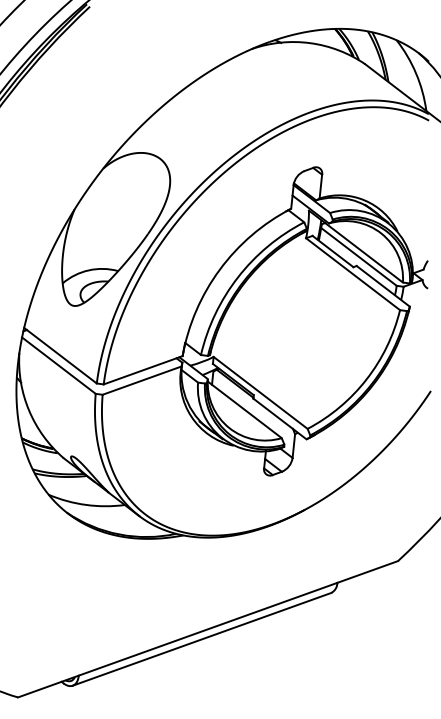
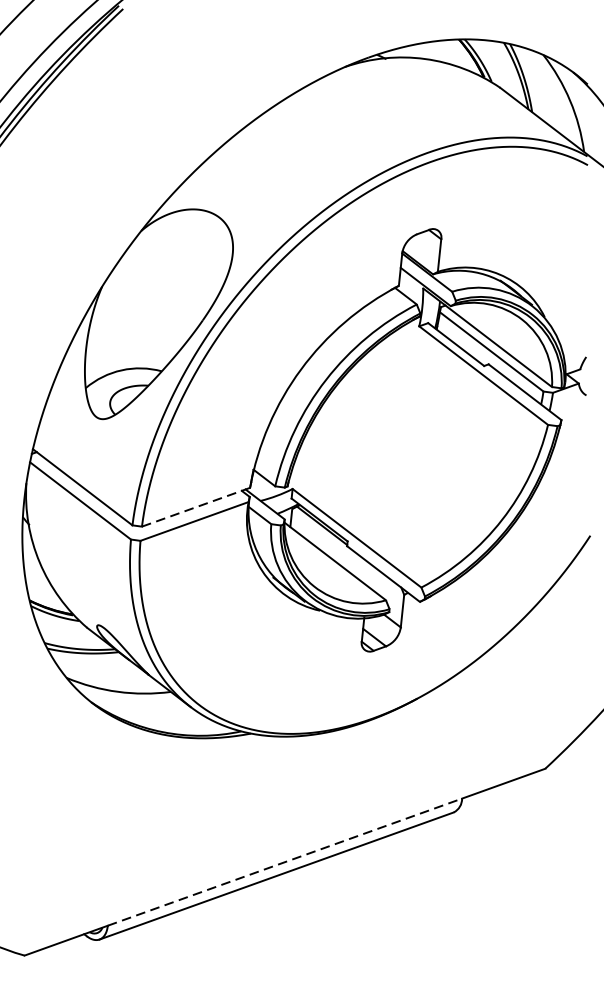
line: (143, 370) -> (196, 507), solid -> dashed
line: (208, 629) -> (285, 862), solid -> dashed

